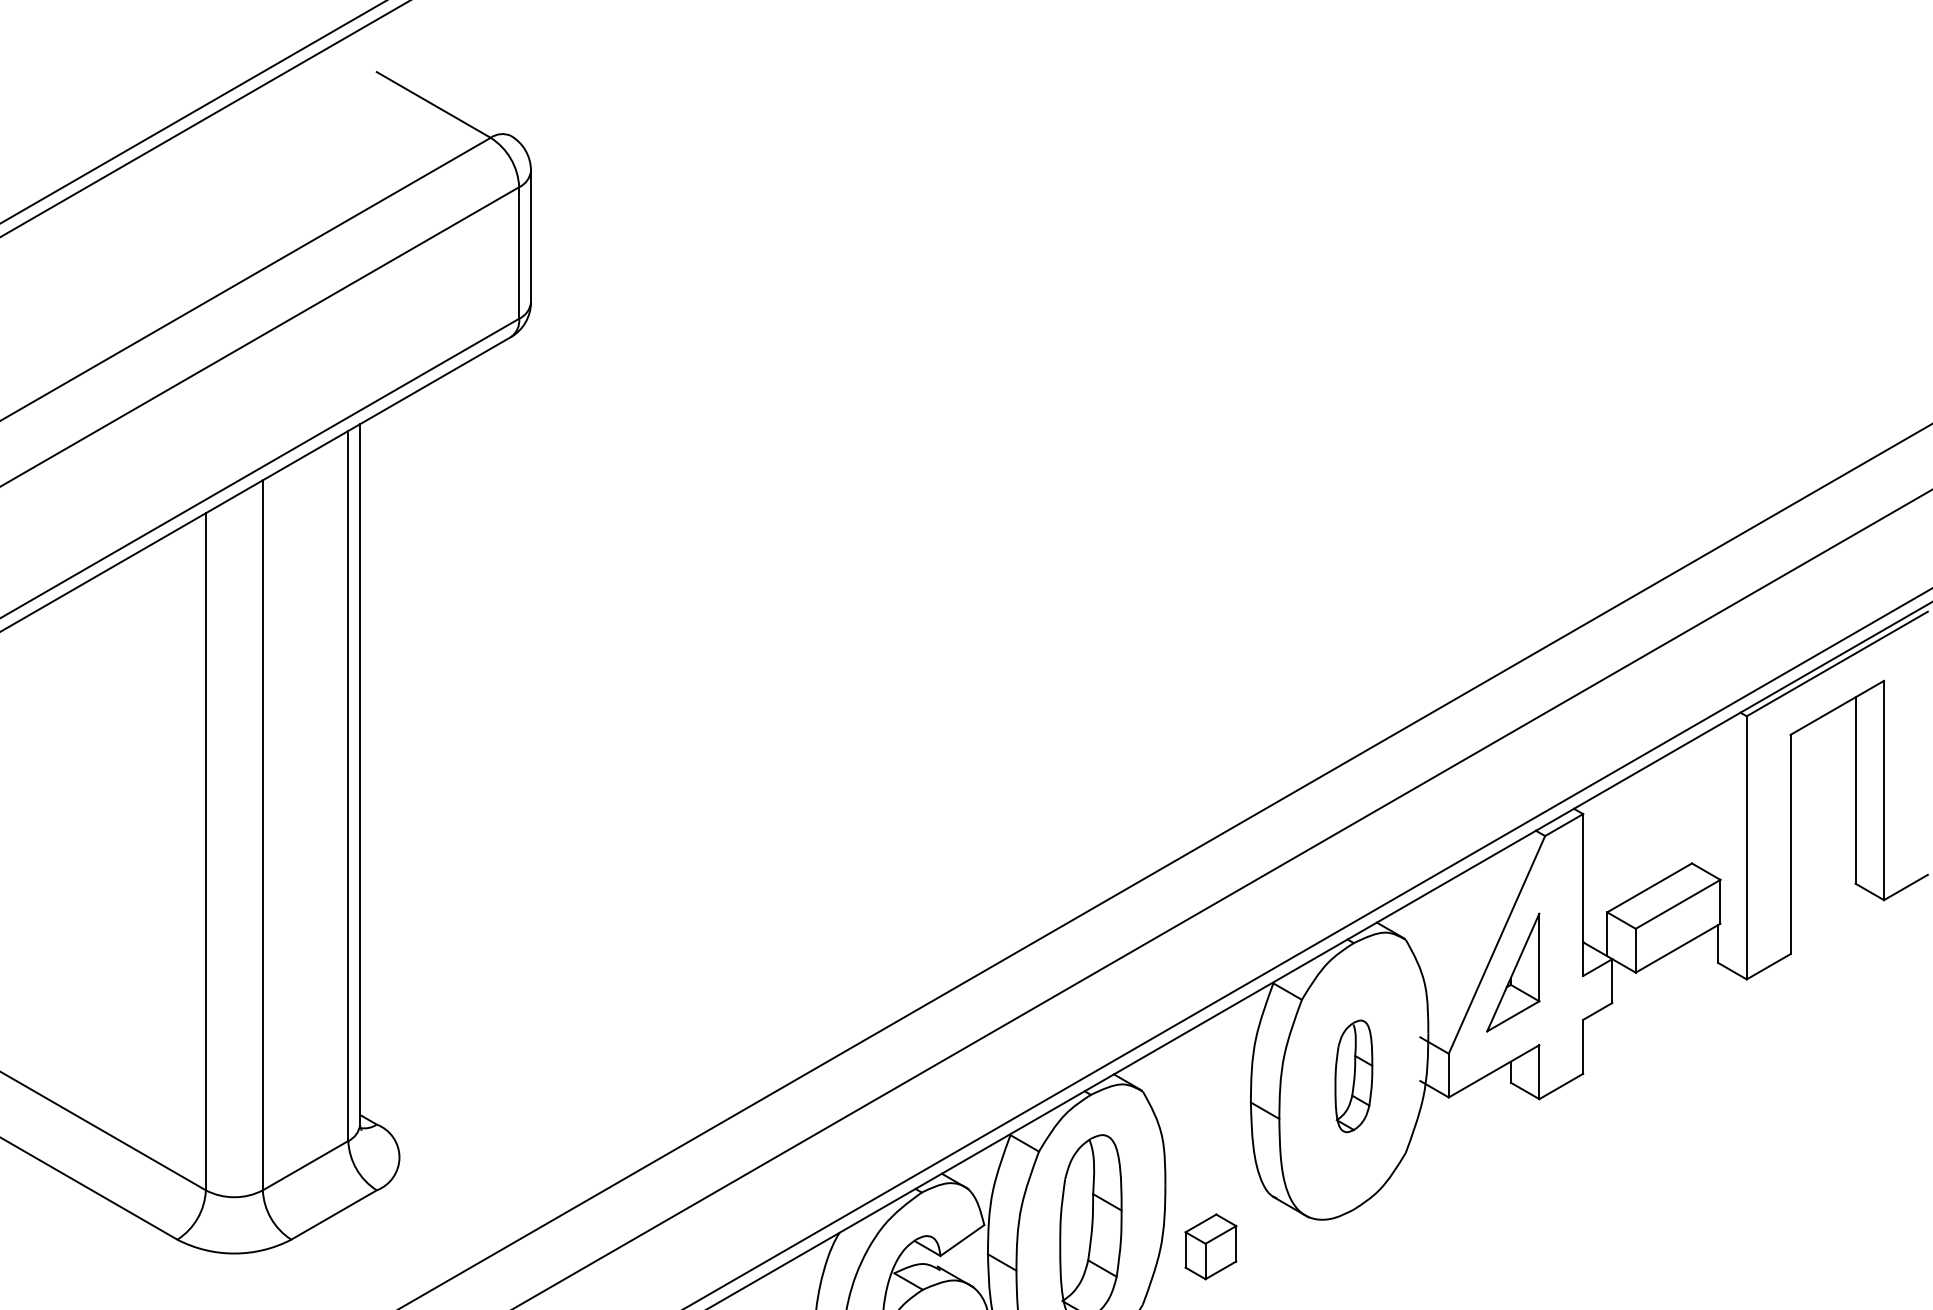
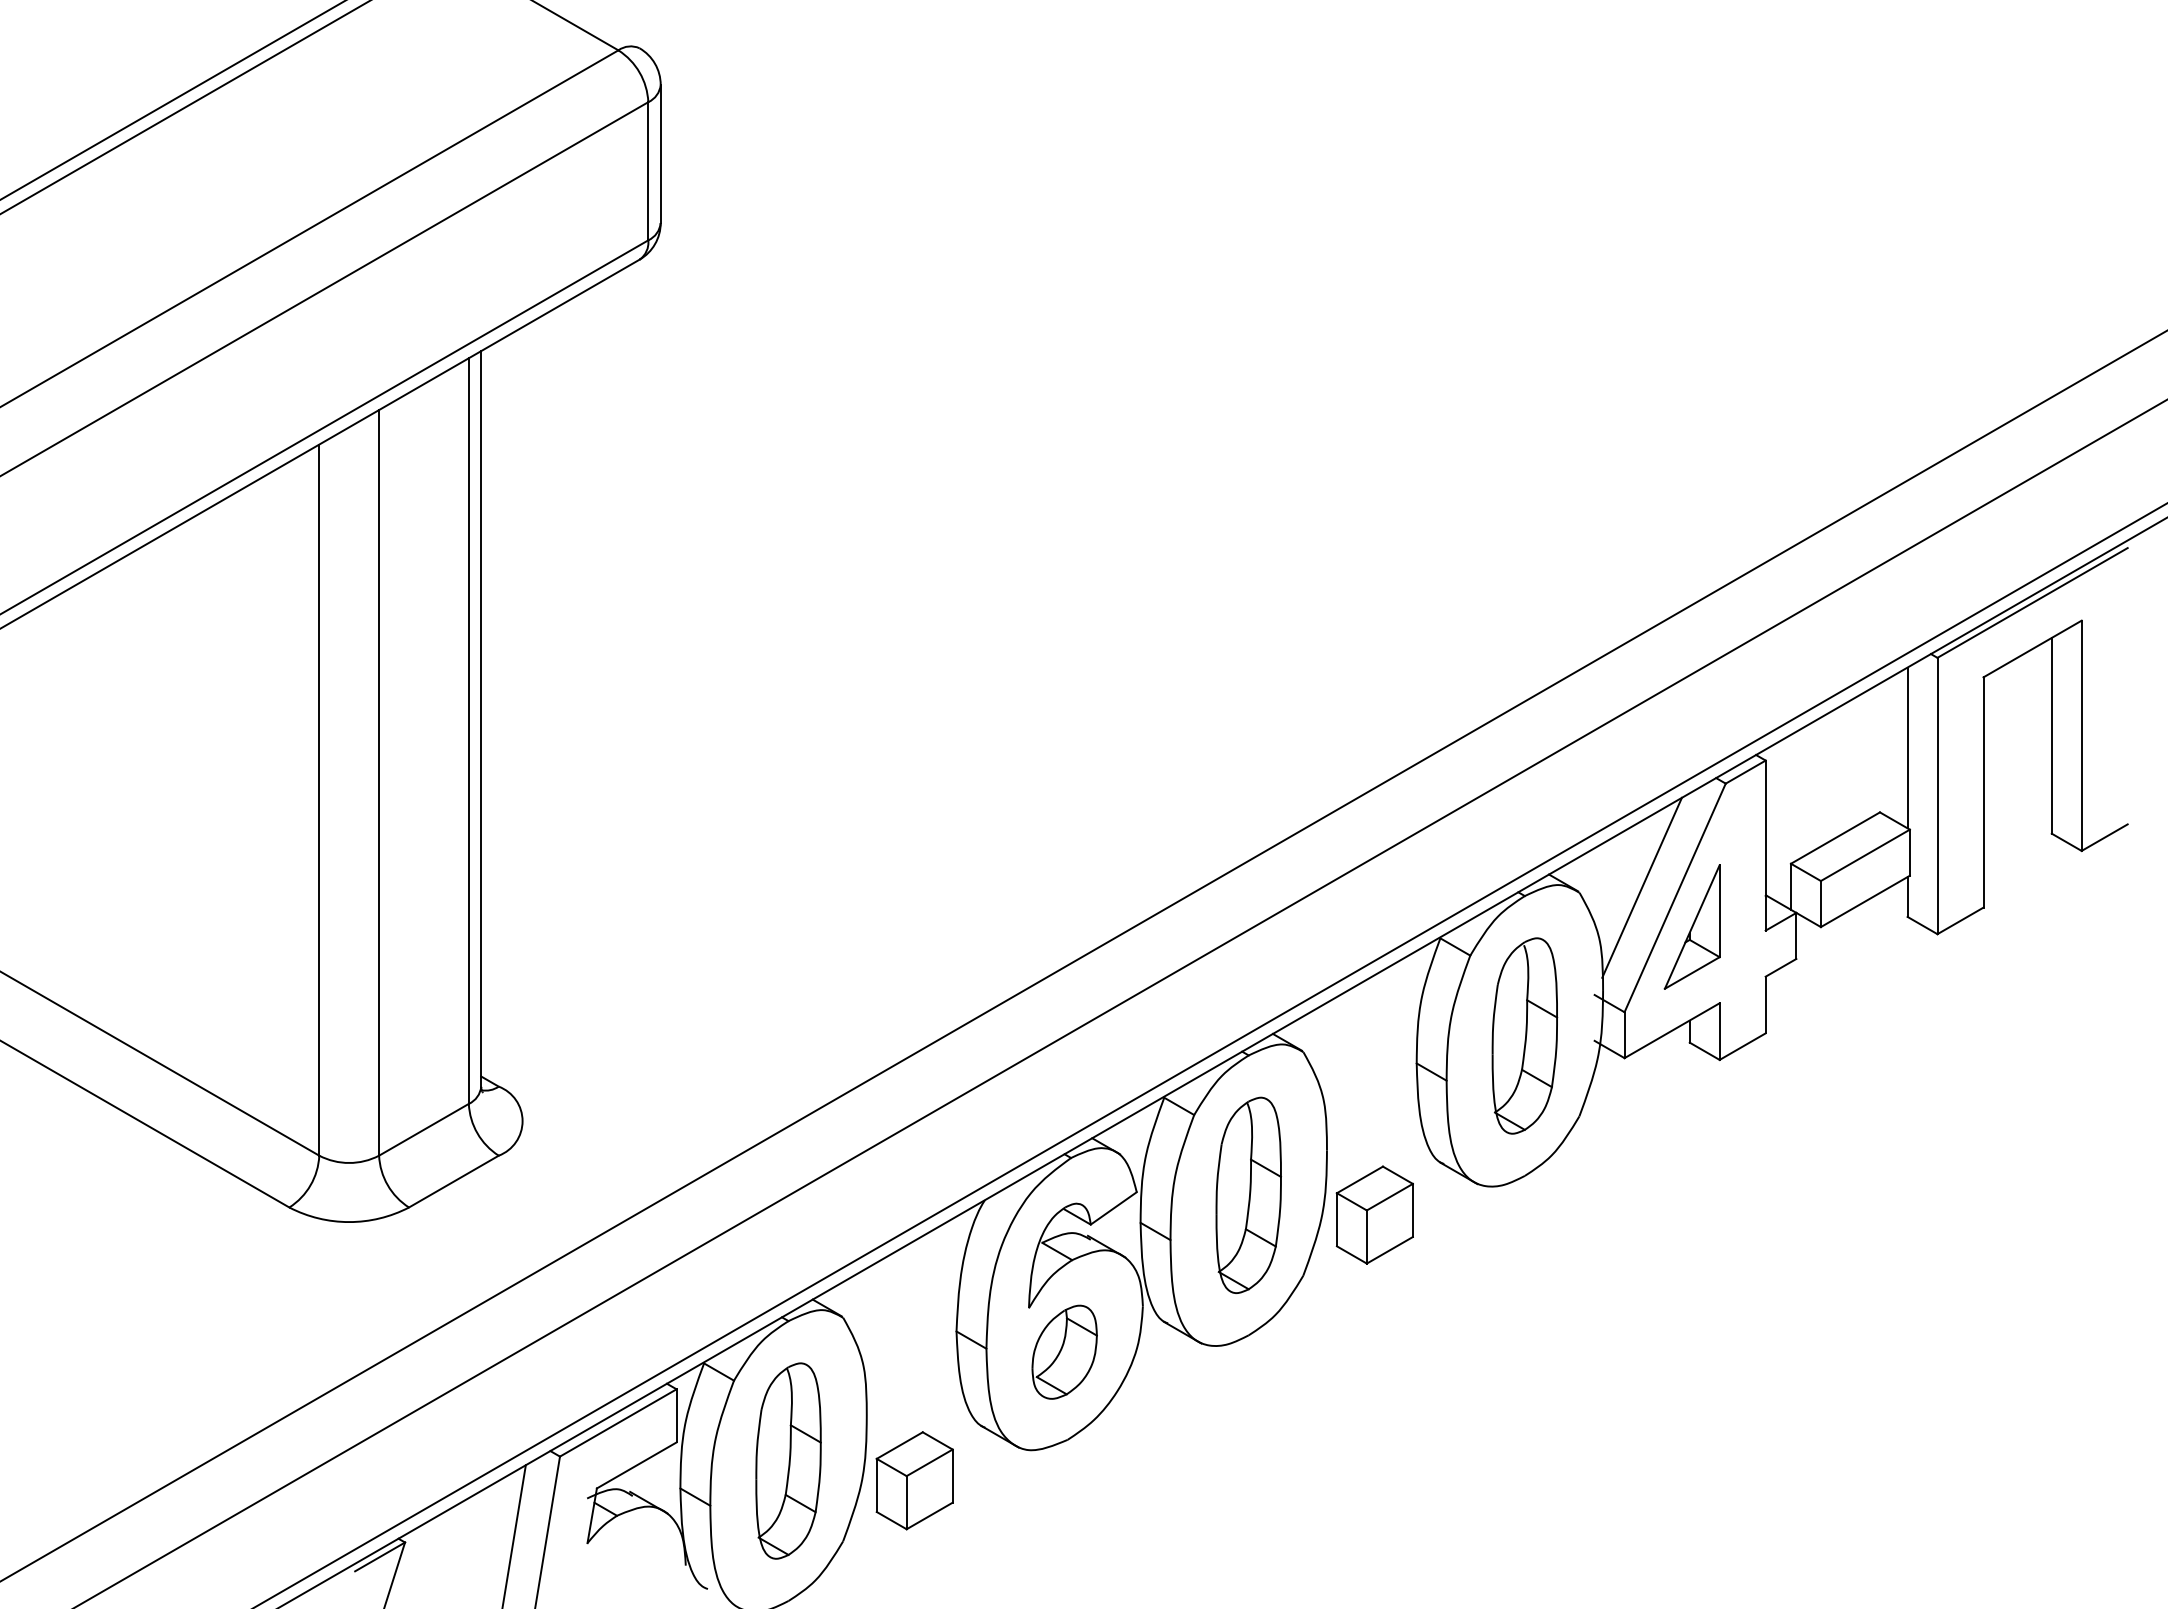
line: (1718, 801) -> (1907, 747), added
line: (1464, 934) -> (1641, 887), added
part: (1353, 1075) -> (1524, 1035), size x1.67
part: (1210, 1246) -> (1374, 1214), size x1.43

